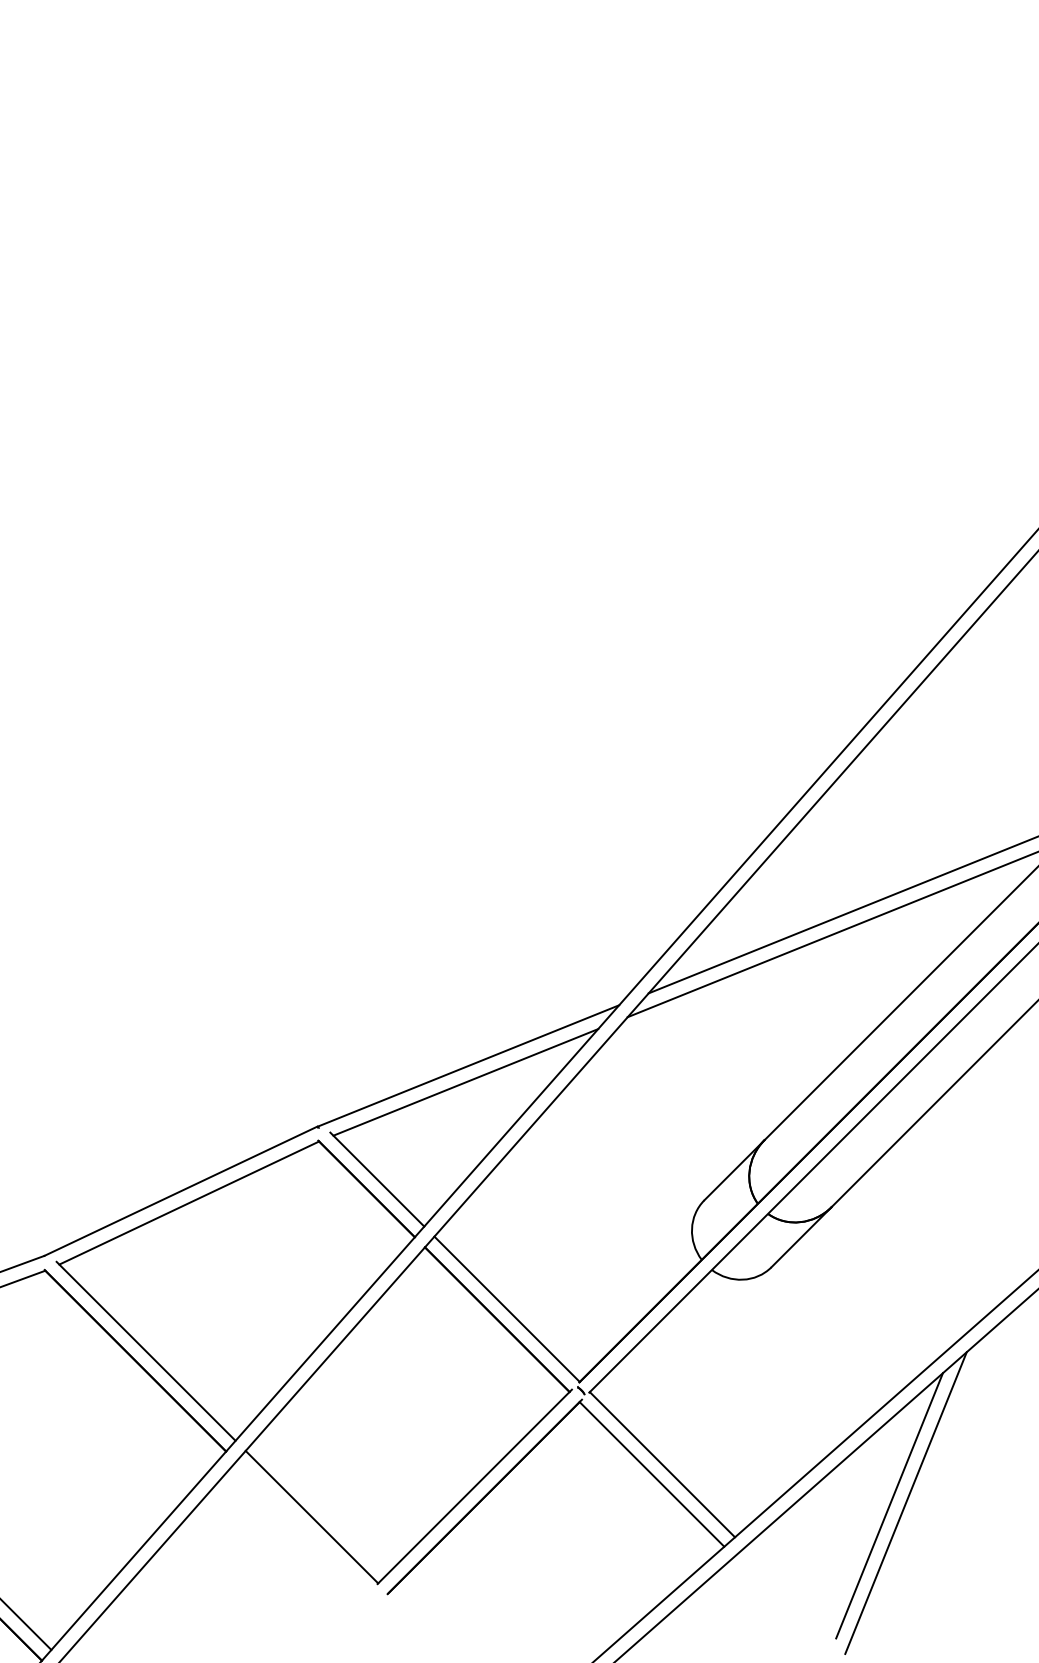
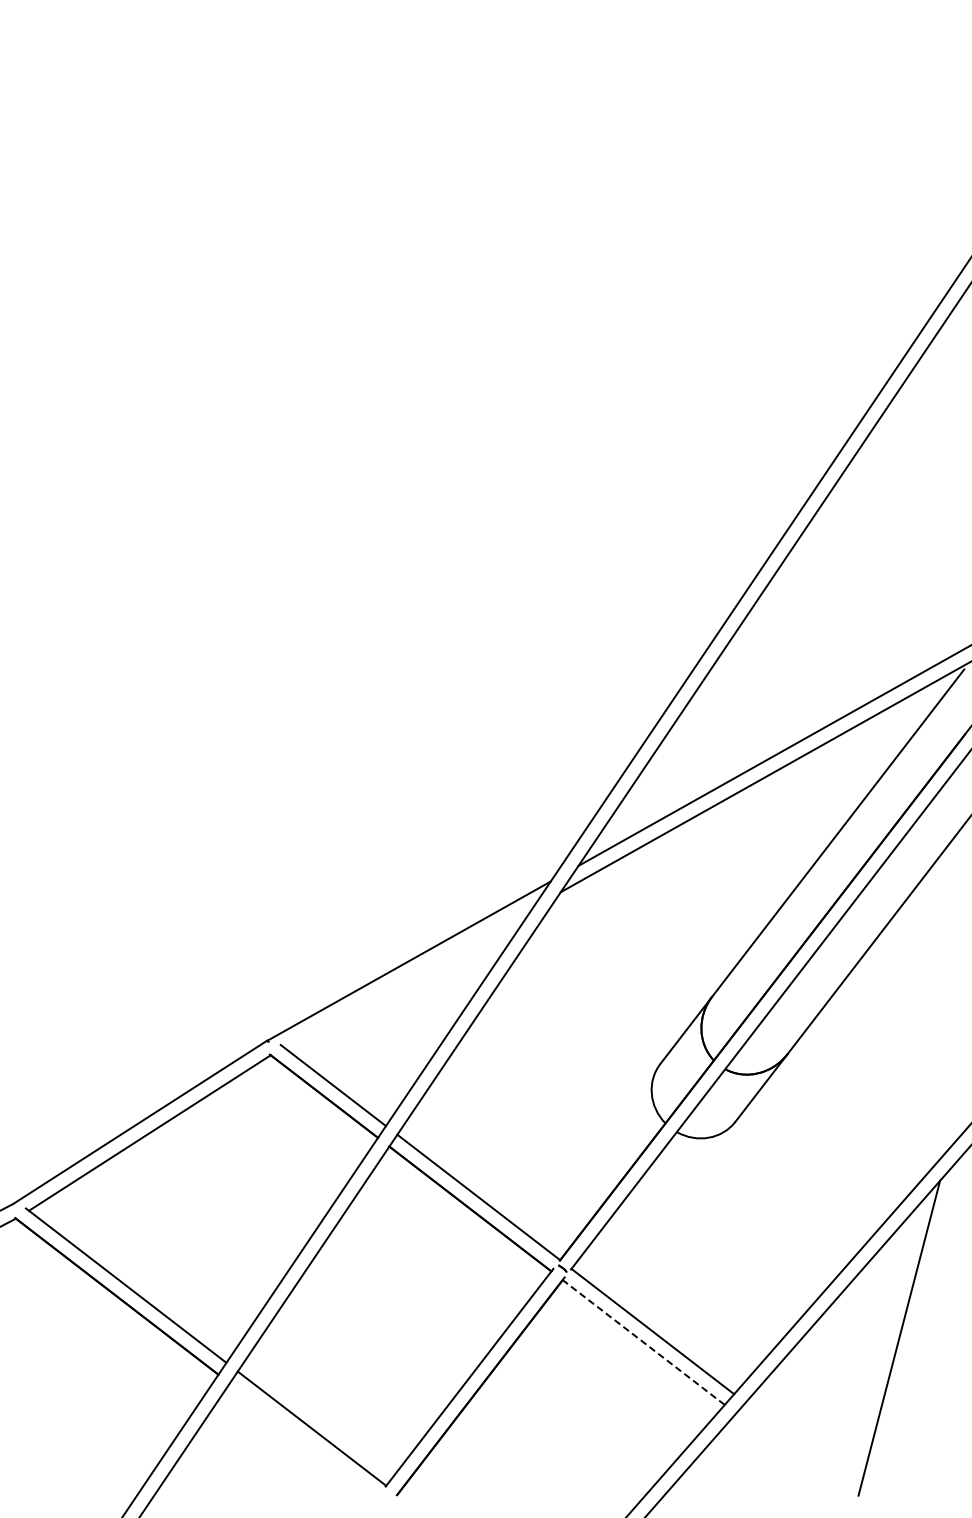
line: (465, 1082) -> (408, 977), removed
line: (651, 1474) -> (643, 1342), solid -> dashed
line: (889, 1505) -> (883, 1342), removed

